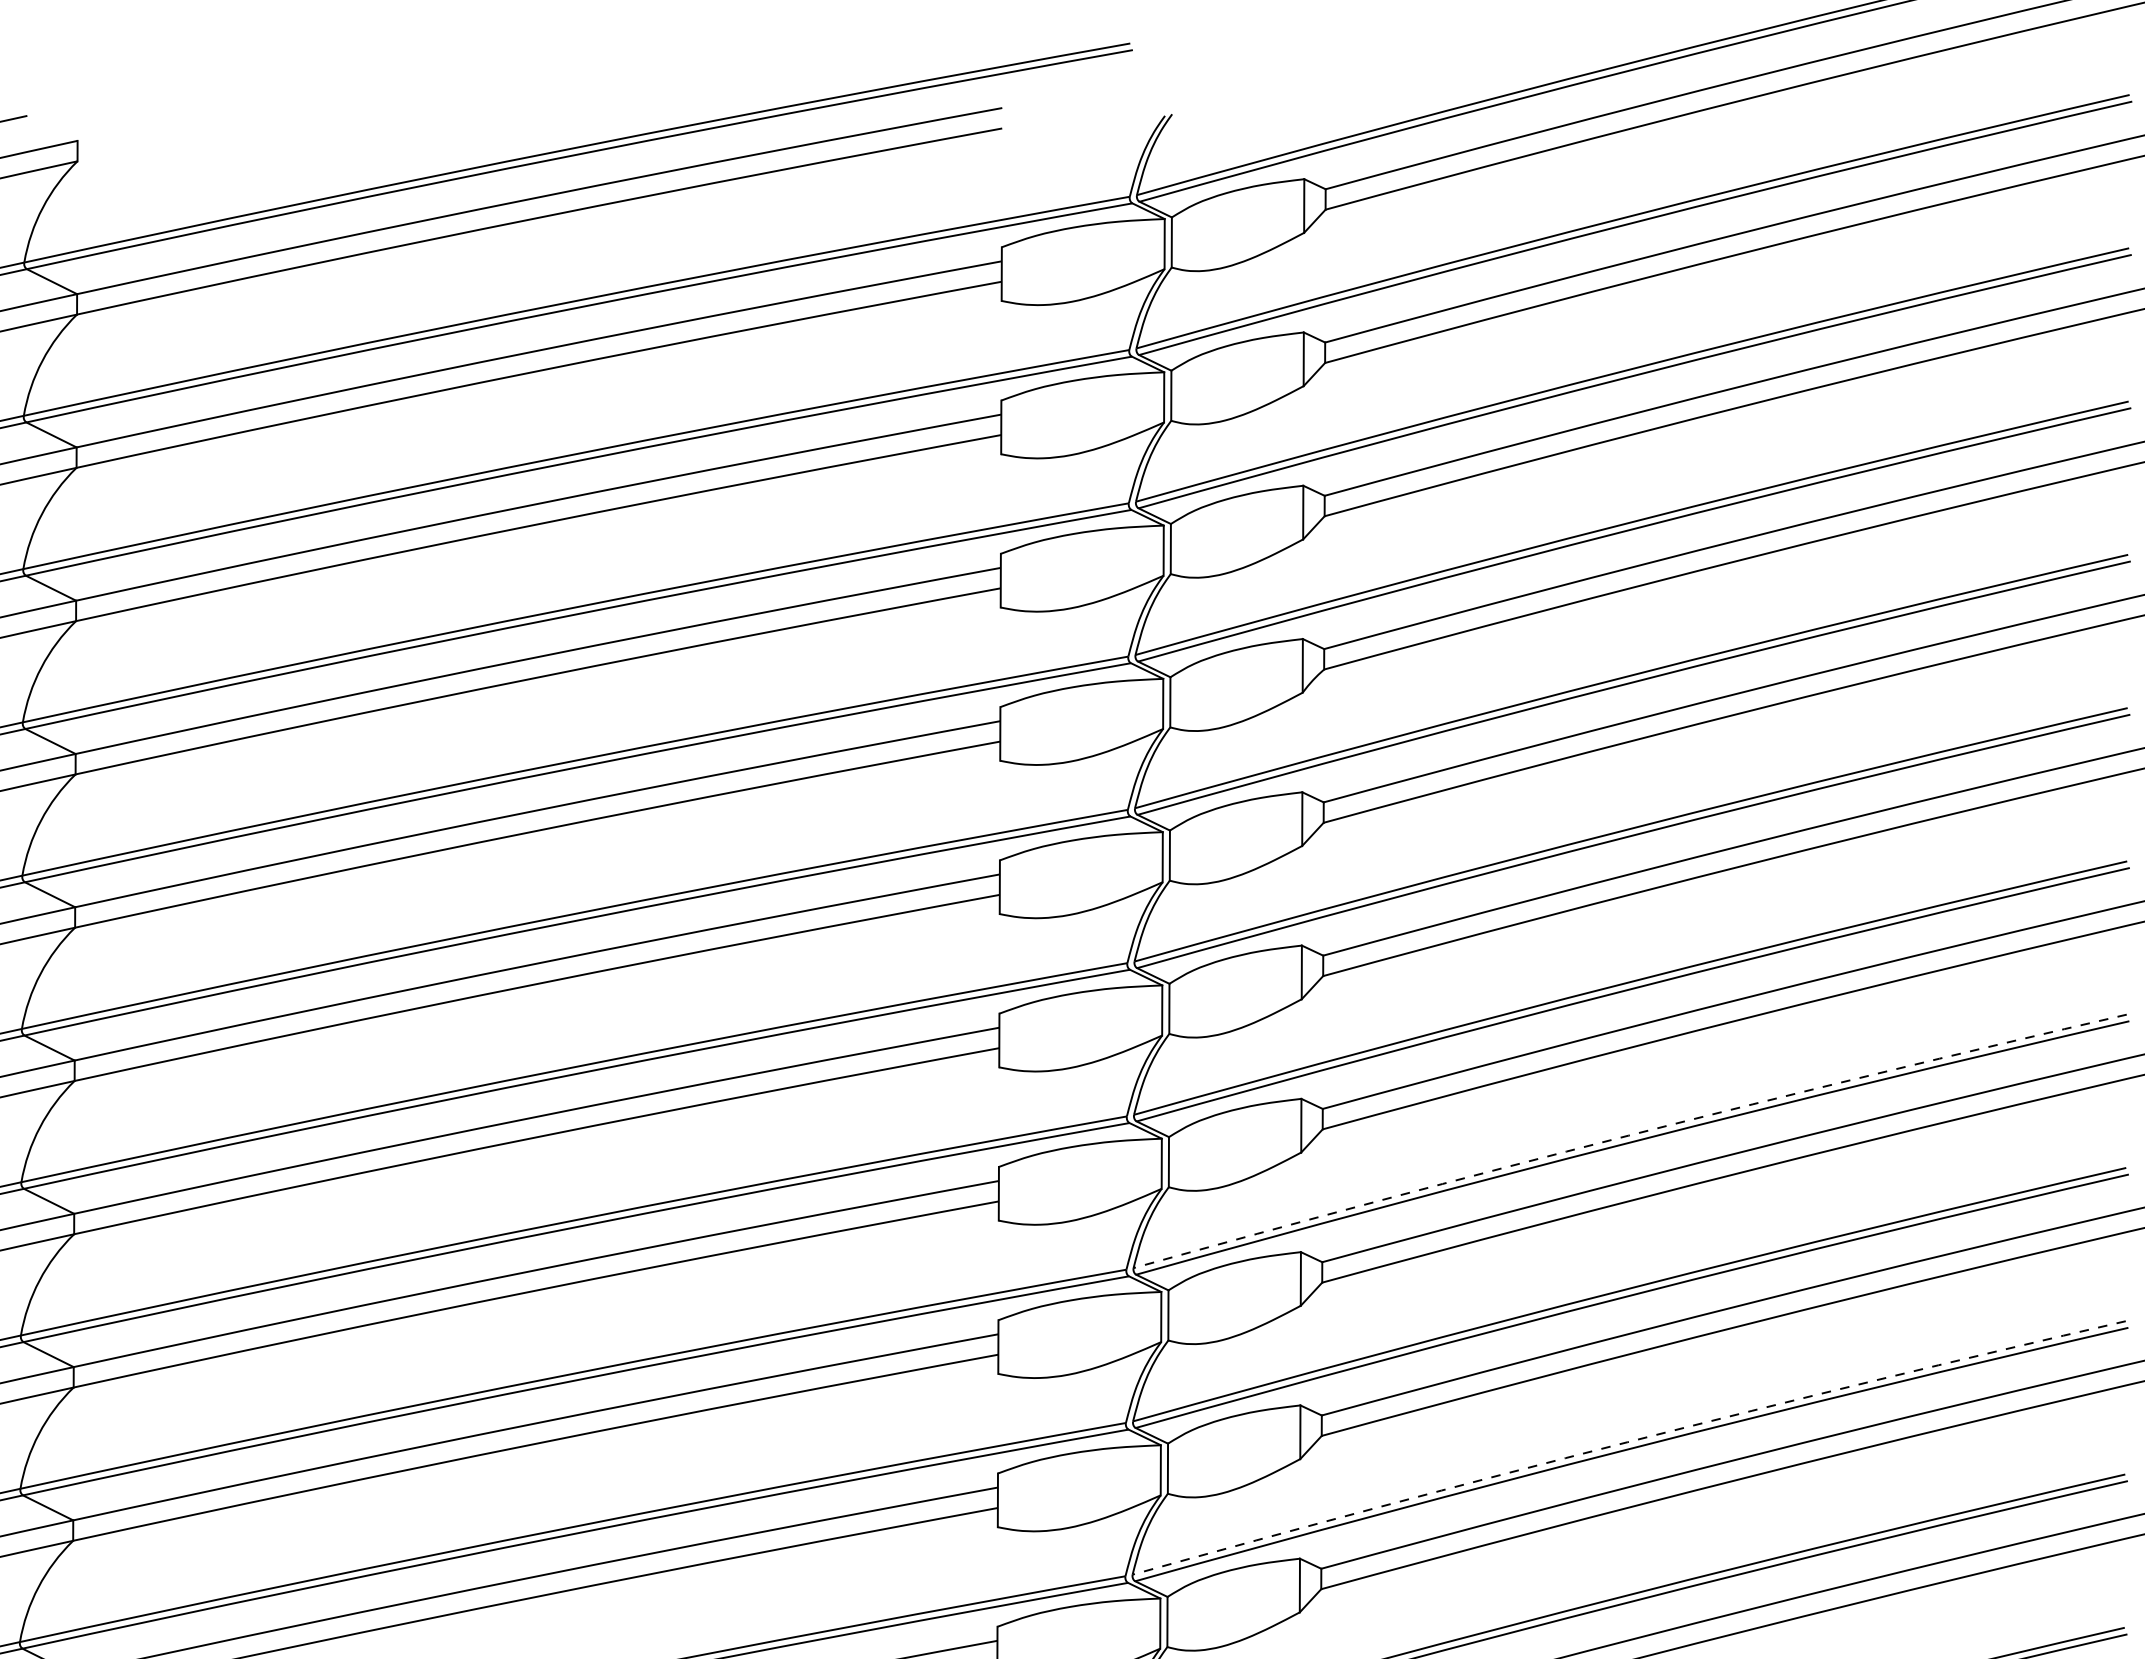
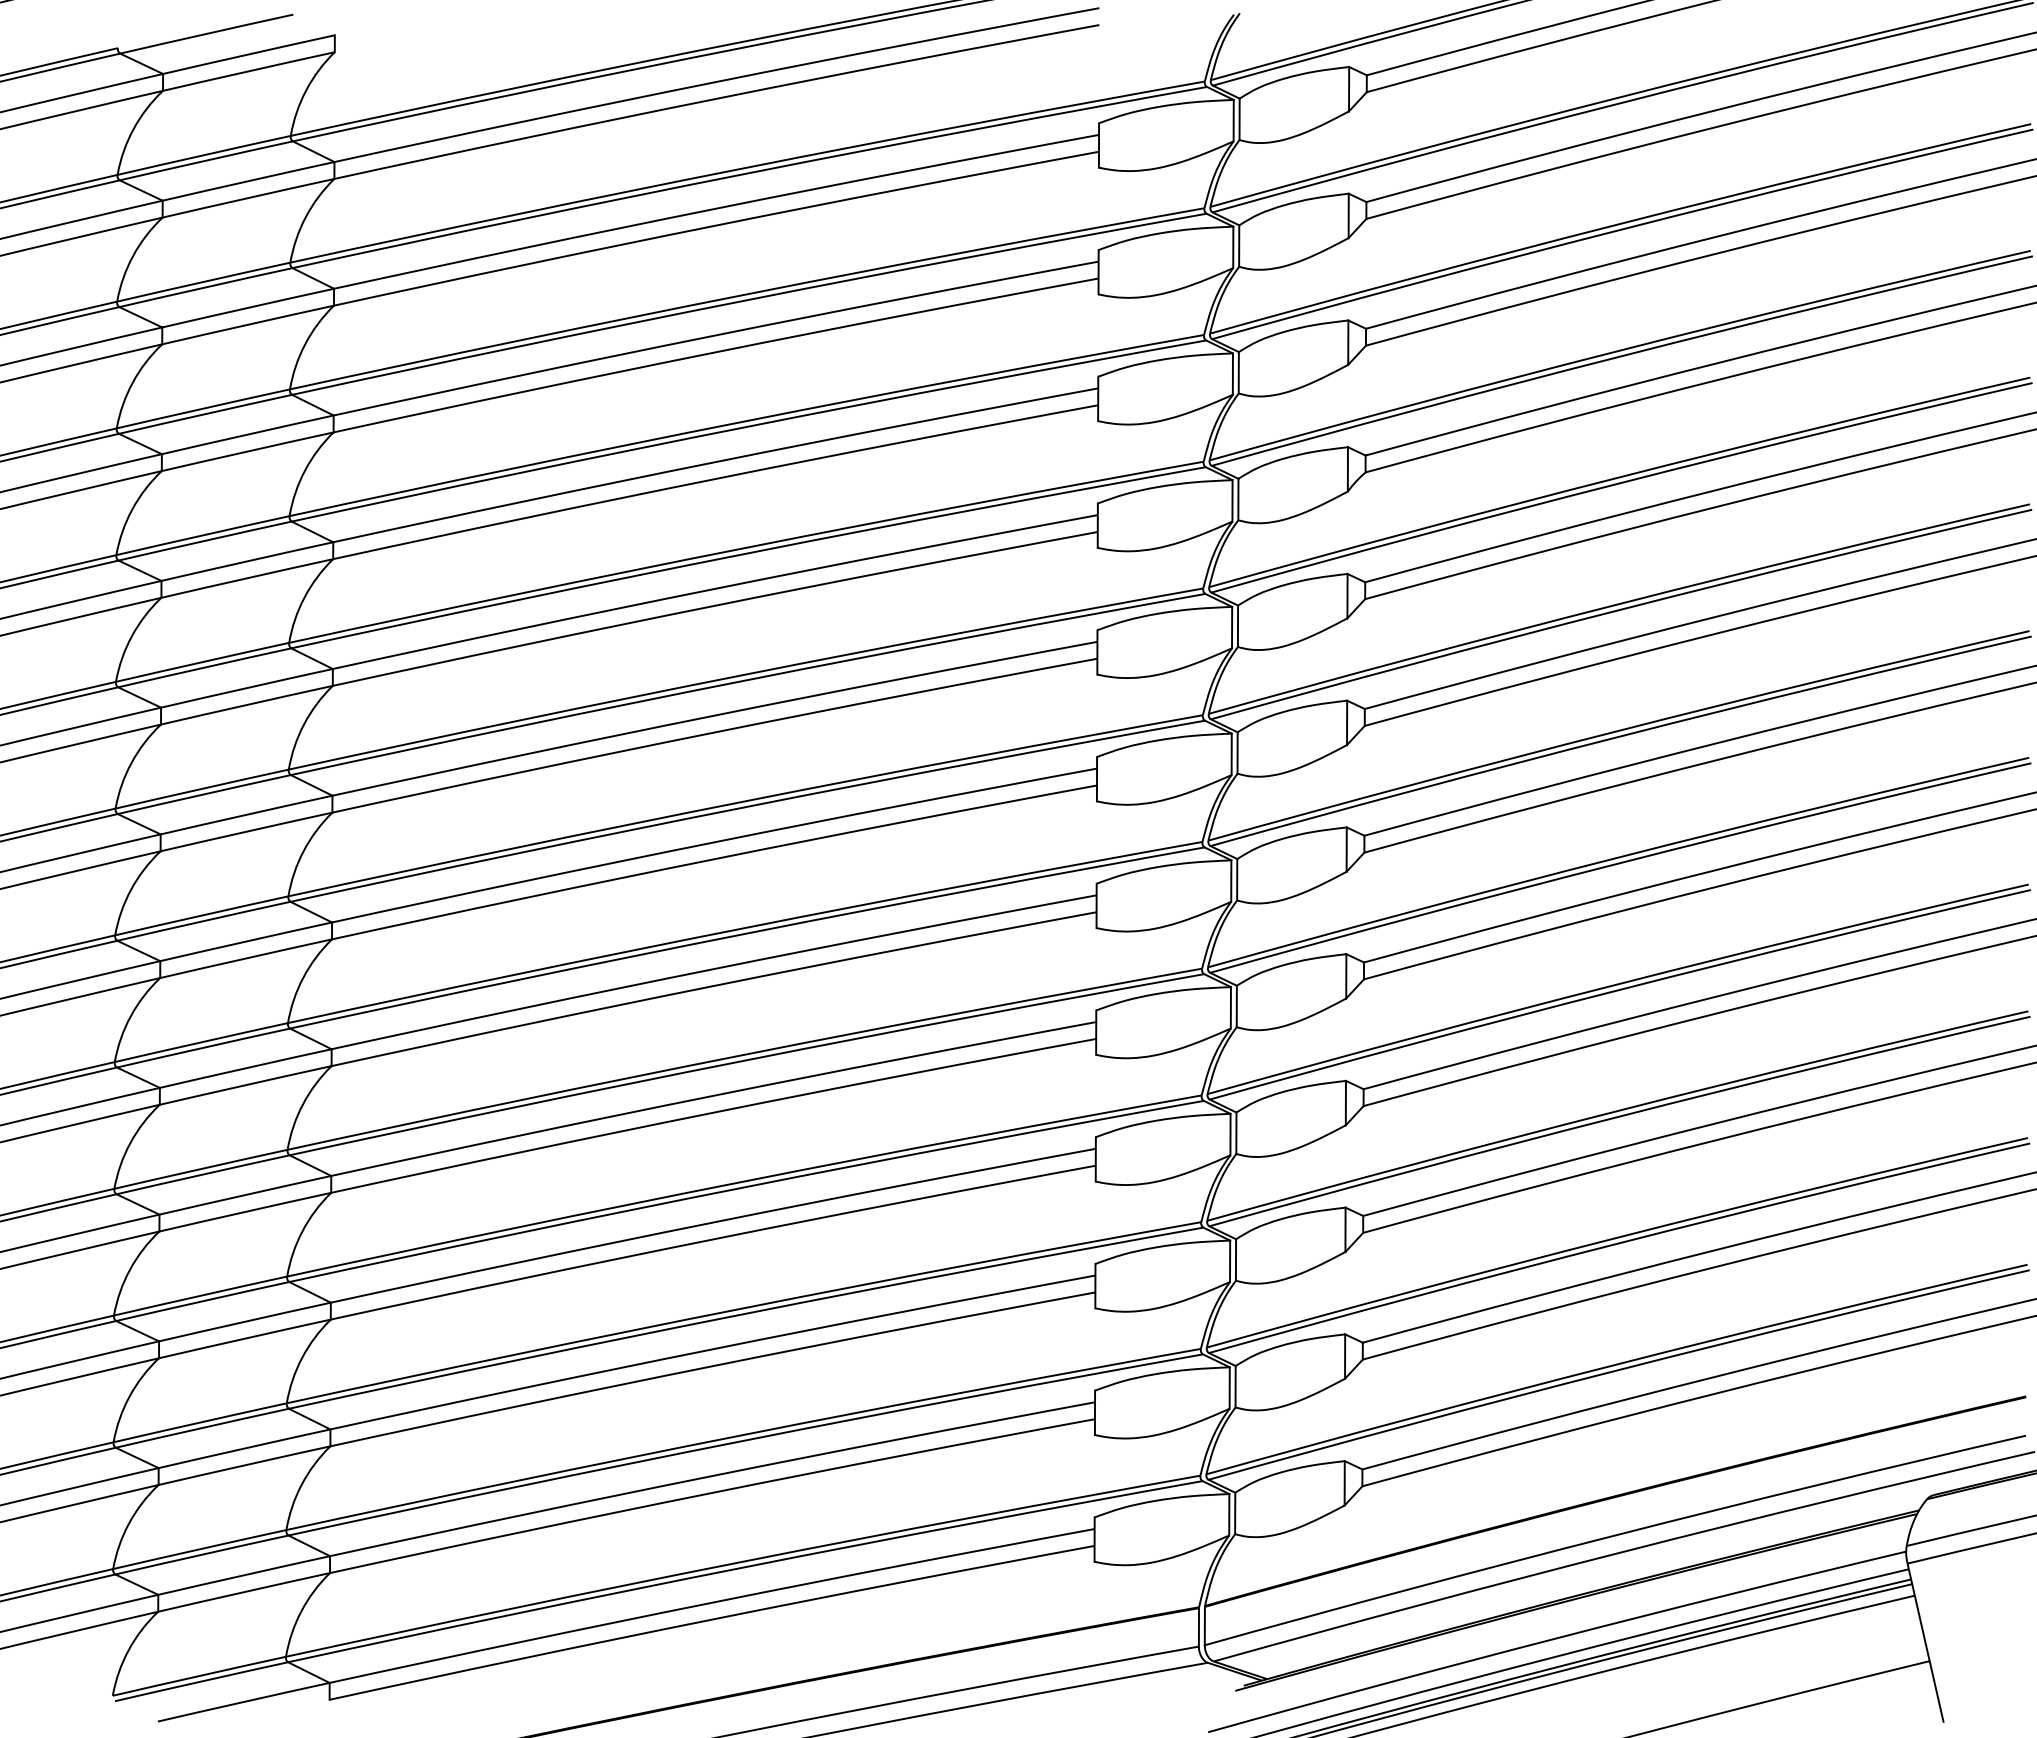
arc: (1628, 1135) -> (1617, 857), dashed -> solid
arc: (1627, 1442) -> (1616, 1111), dashed -> solid

